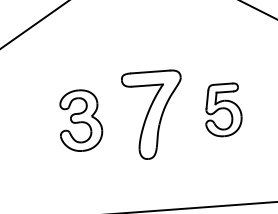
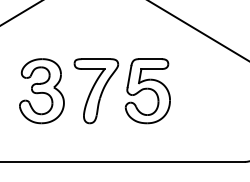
part: (222, 110) -> (147, 91), size x1.67
part: (80, 121) -> (41, 91), size x1.43

